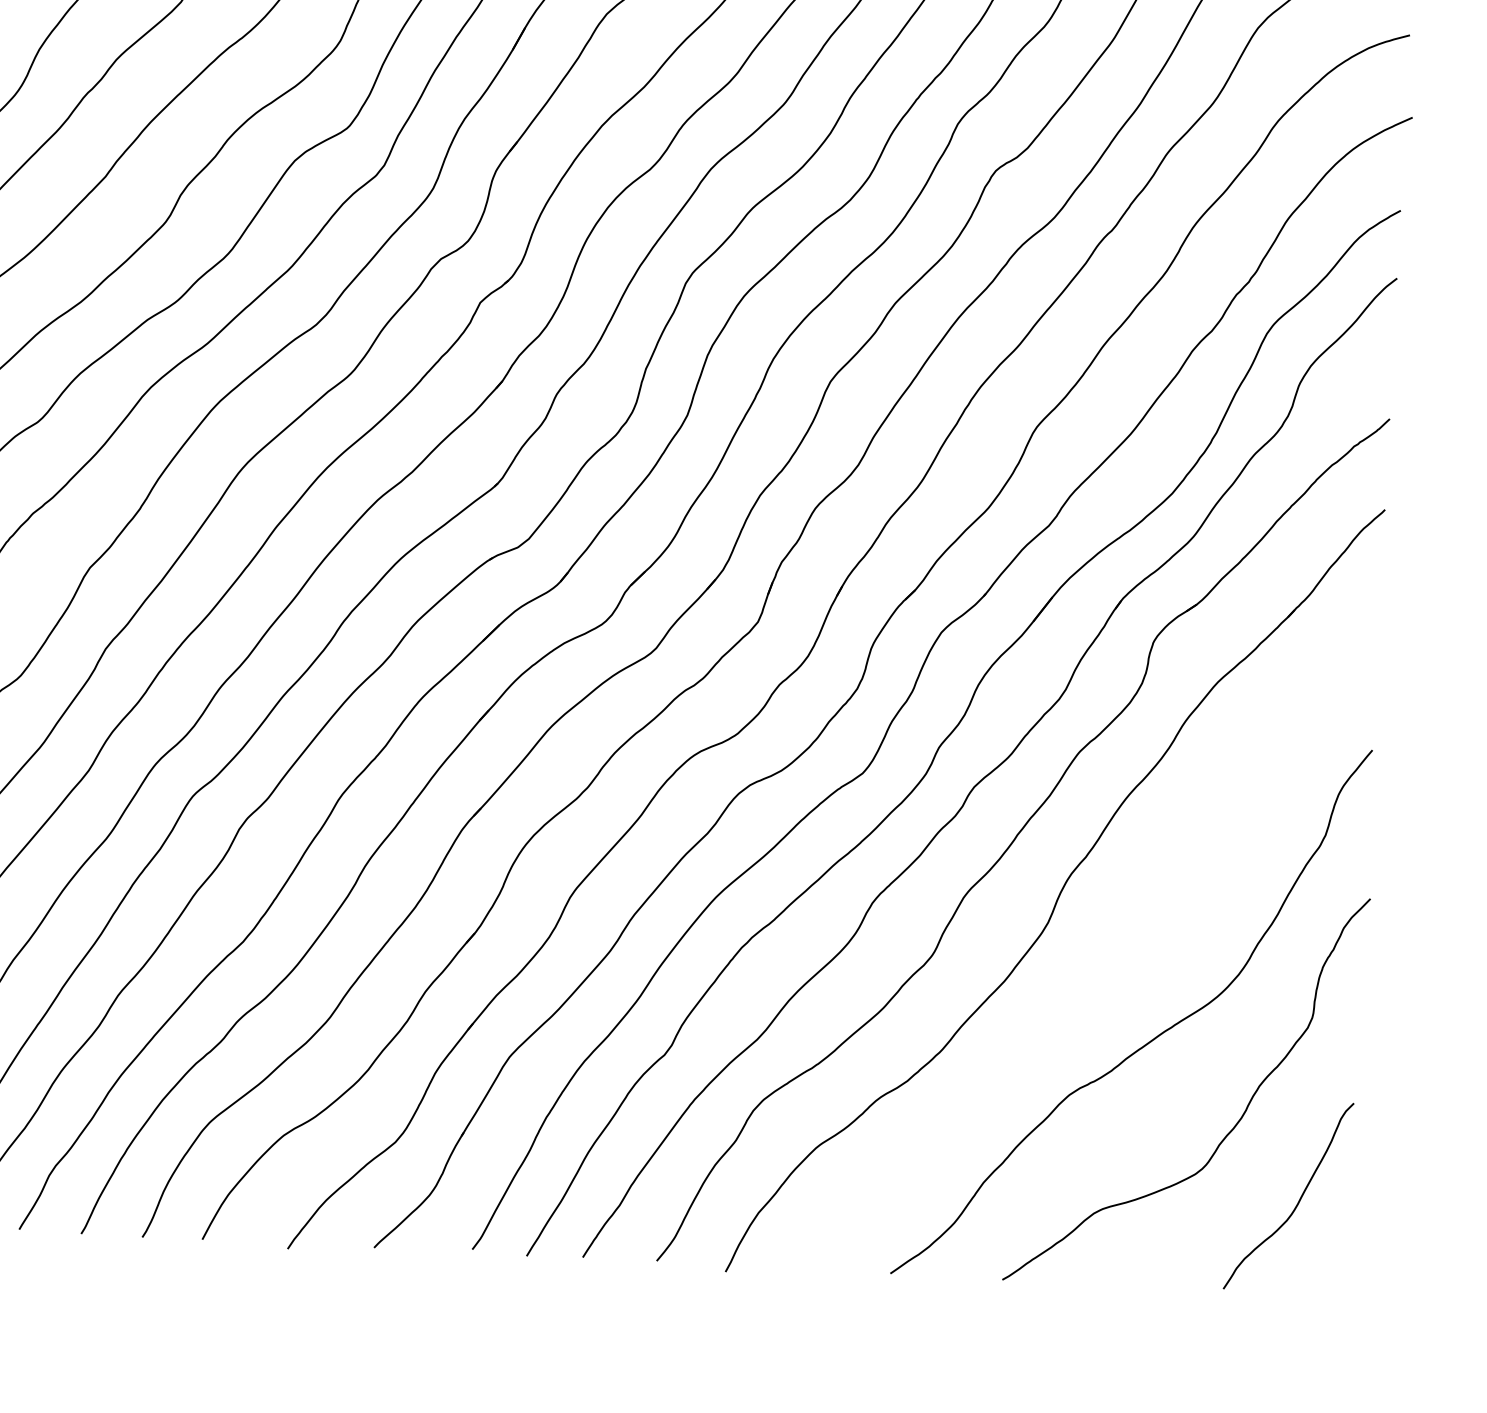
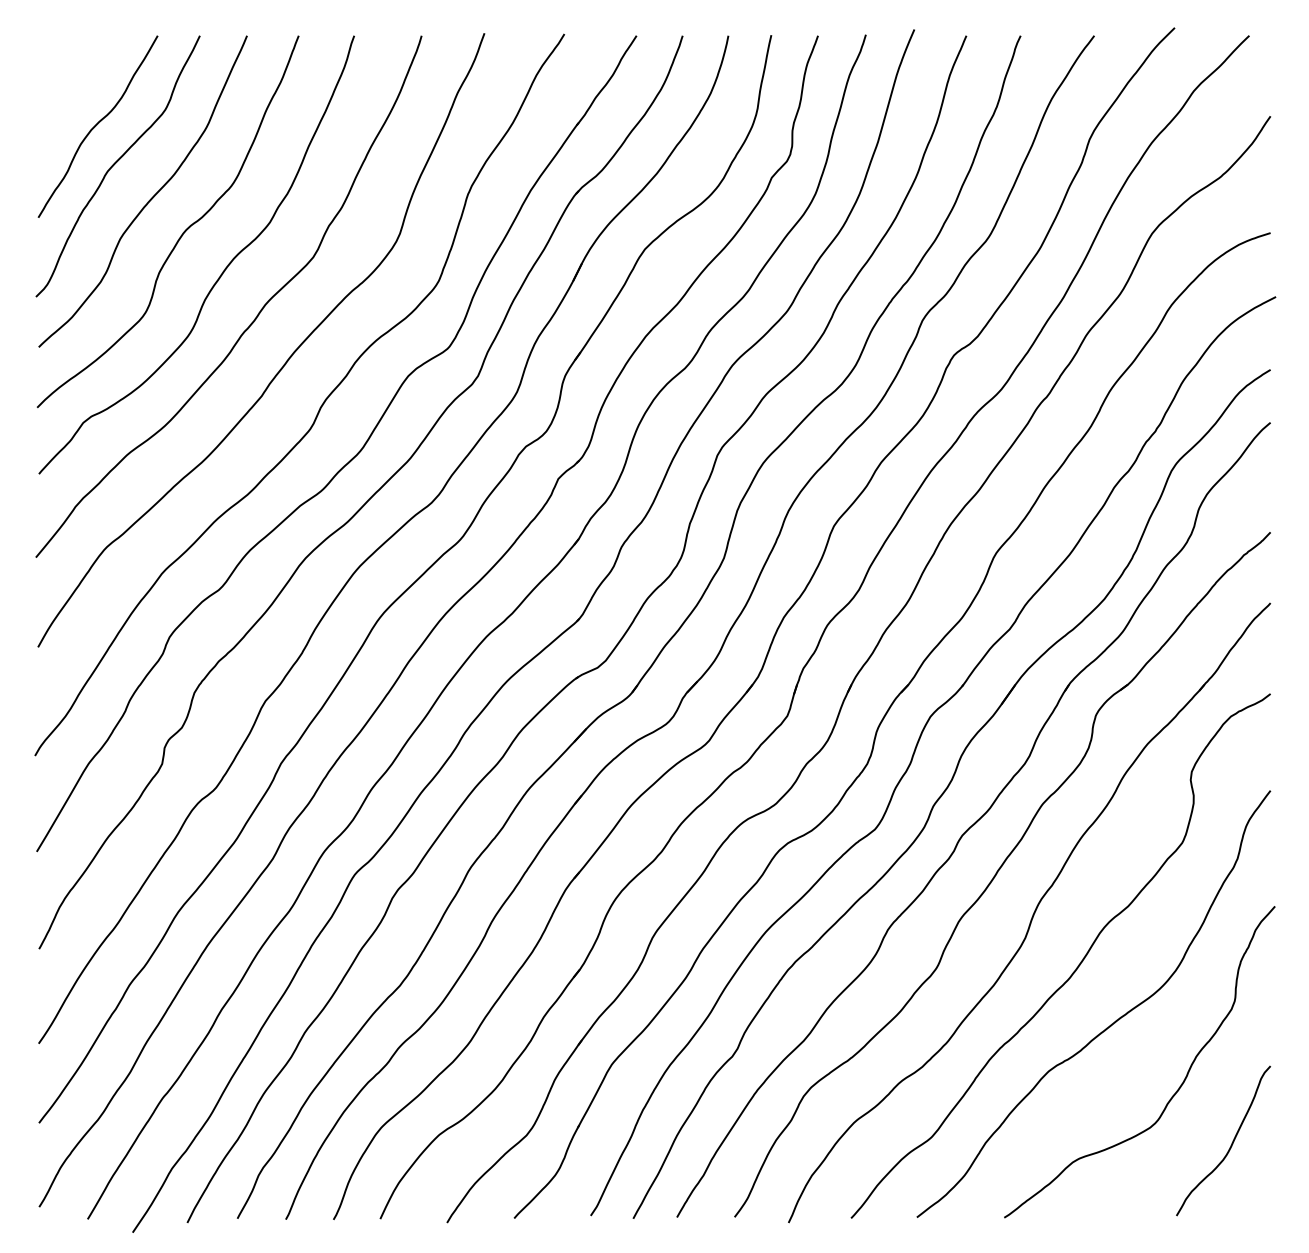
curve: (1110, 965) -> (1075, 968), added

